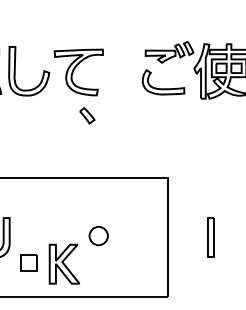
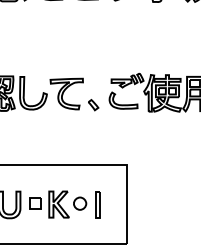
part: (87, 116) -> (93, 105), moved
part: (209, 237) -> (97, 204), moved
part: (50, 264) -> (49, 204), moved

